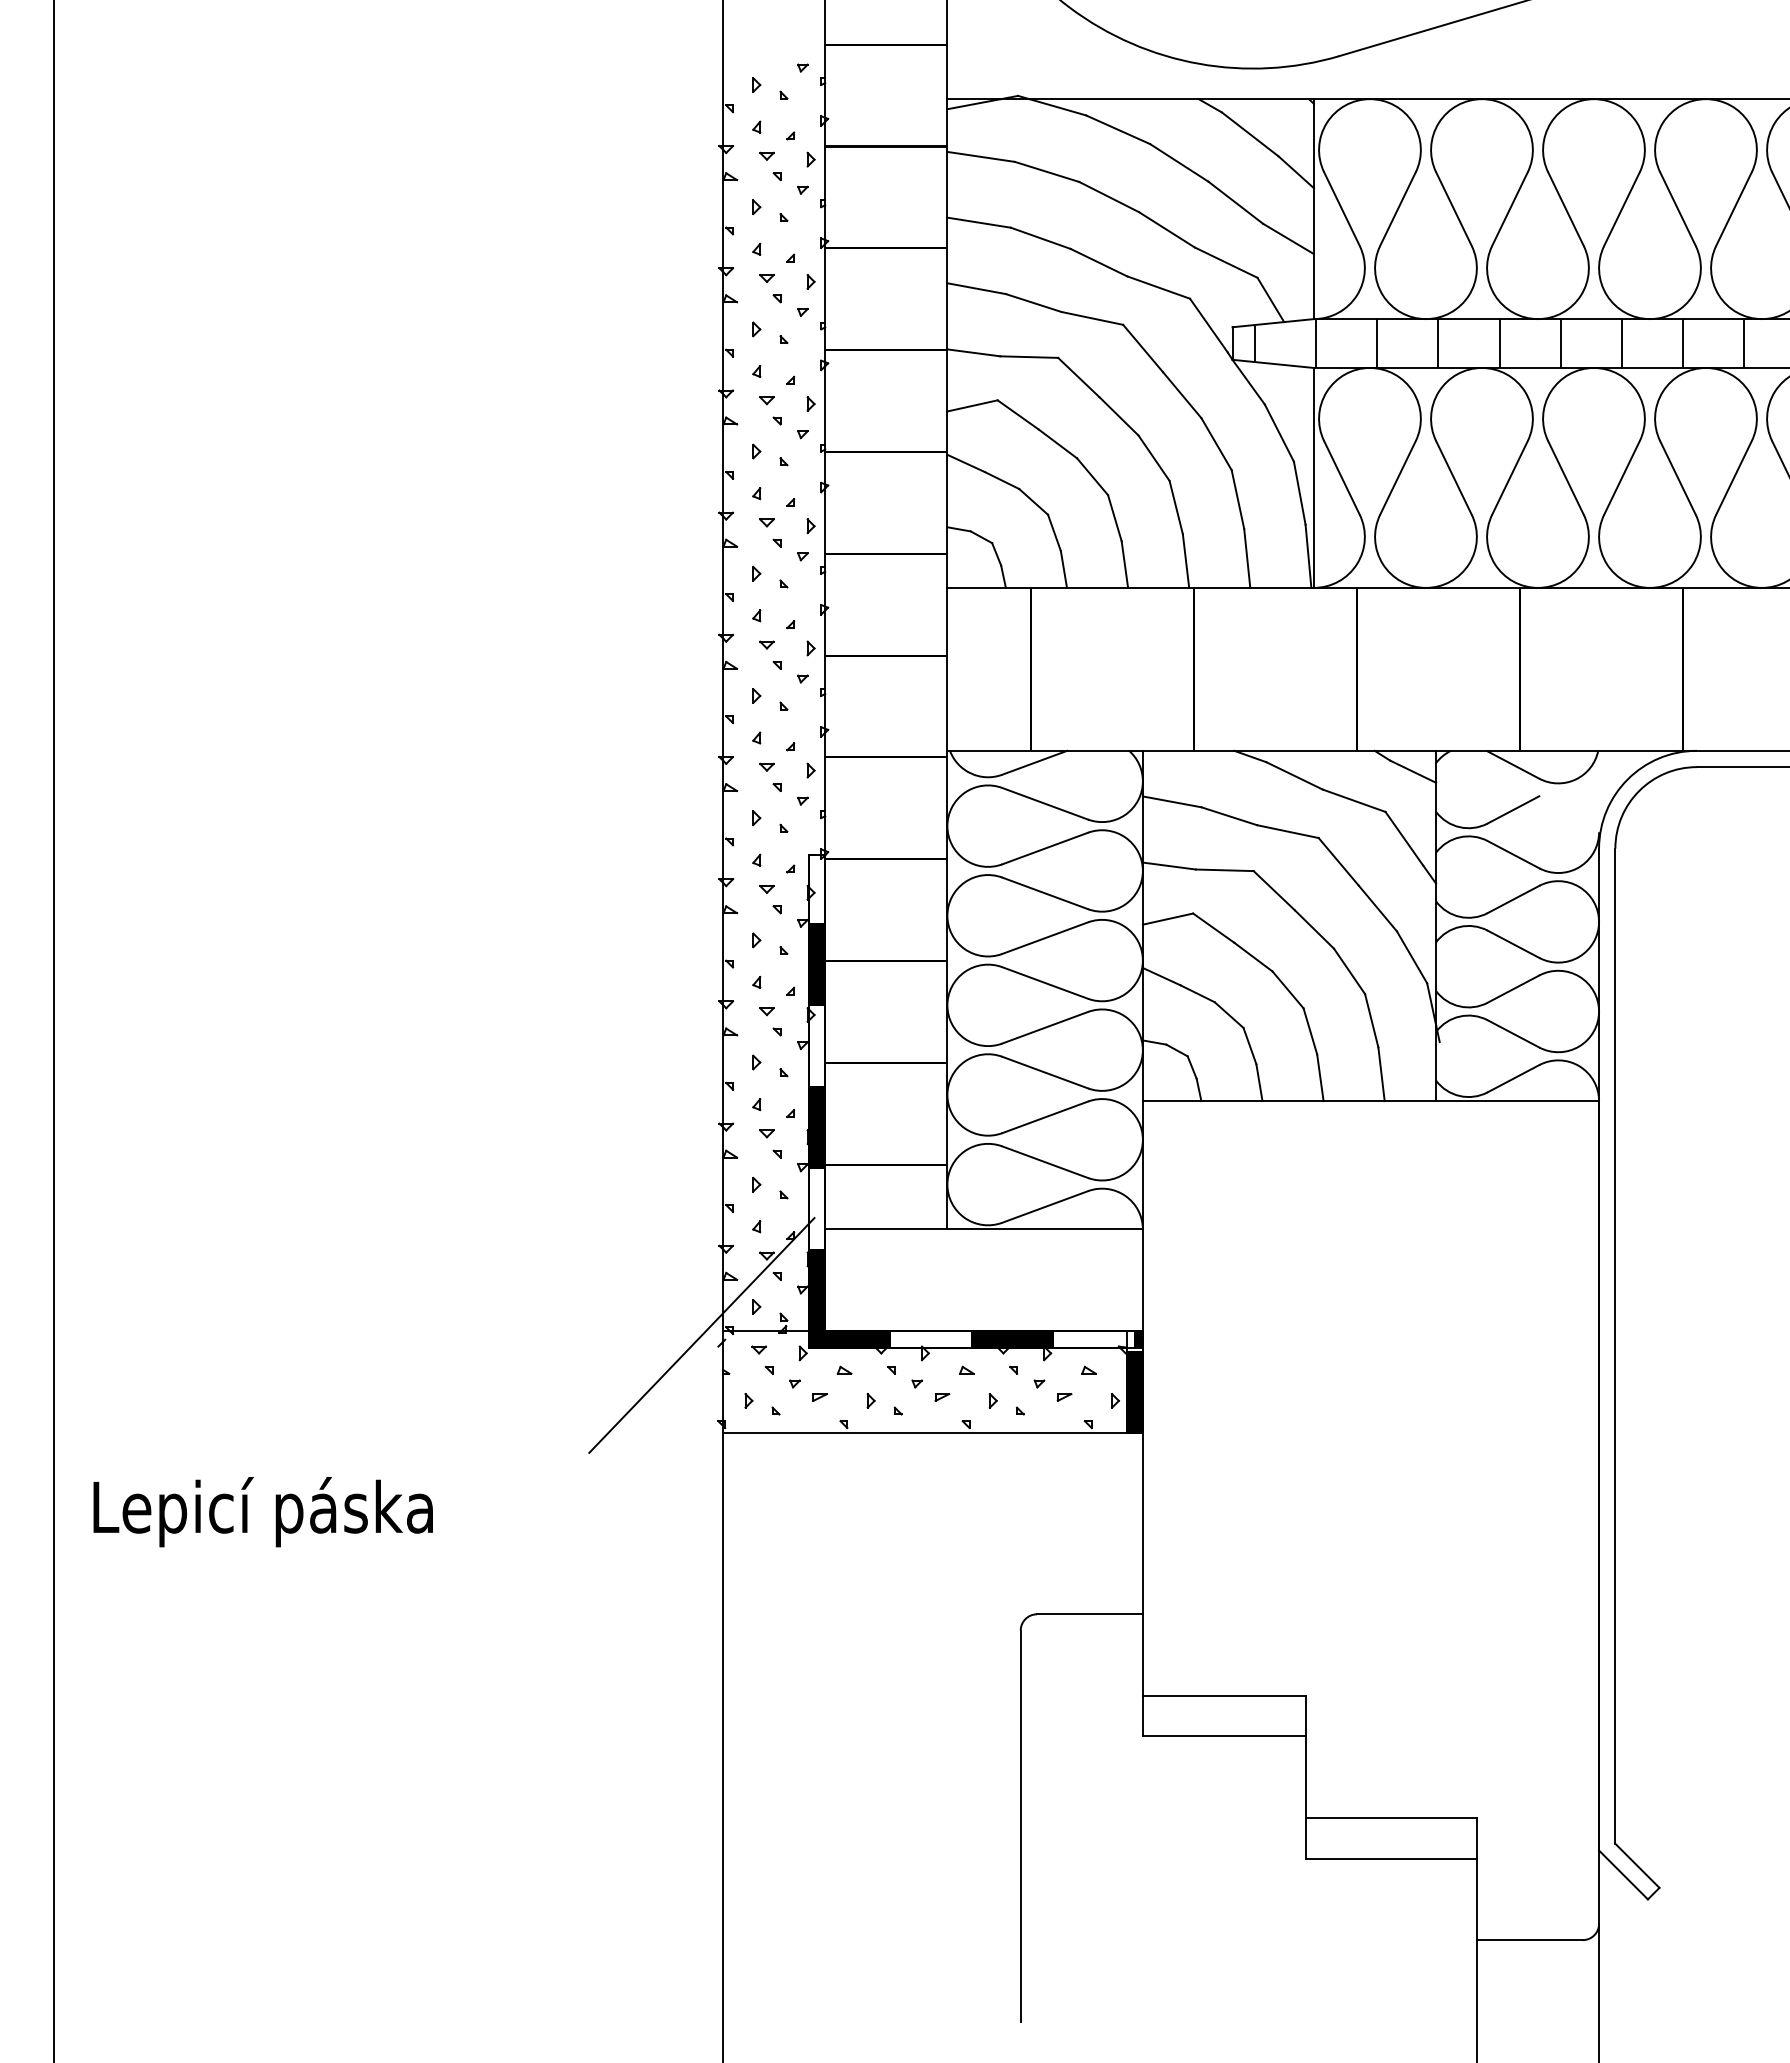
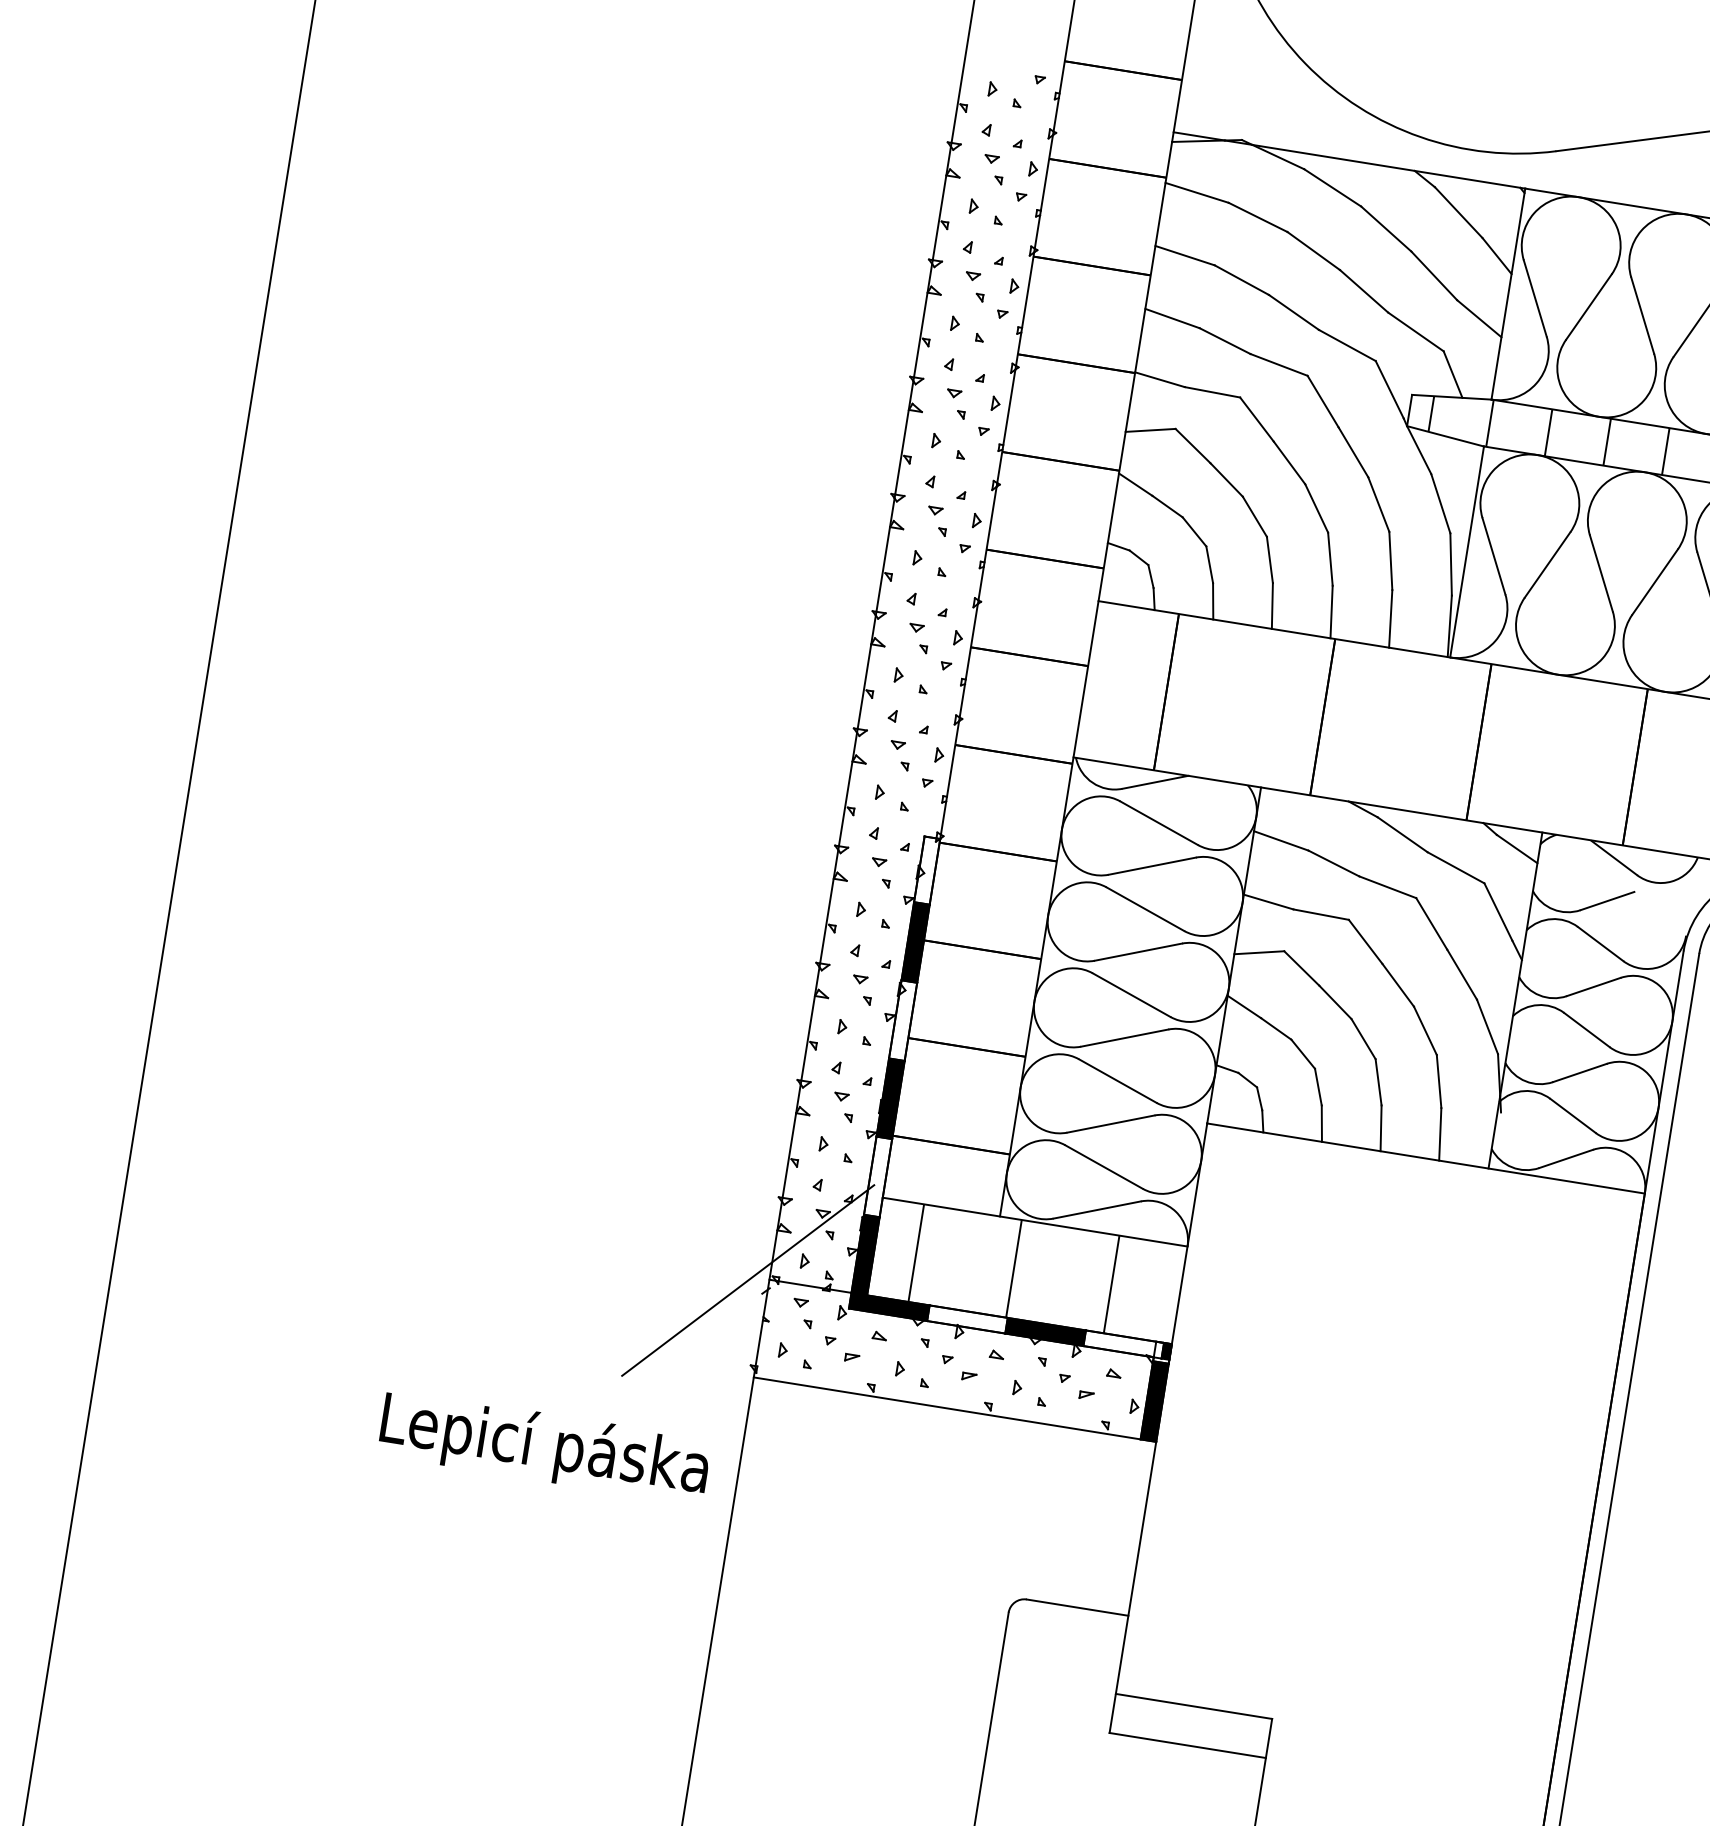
hatch: (969, 1280) -> (1013, 1268), added
text: (262, 1512) -> (543, 1447), moved

